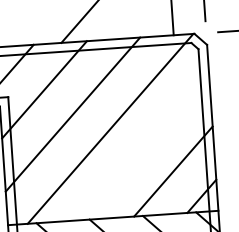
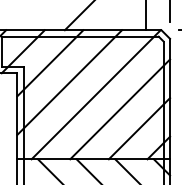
line: (145, 146) -> (120, 109), added

